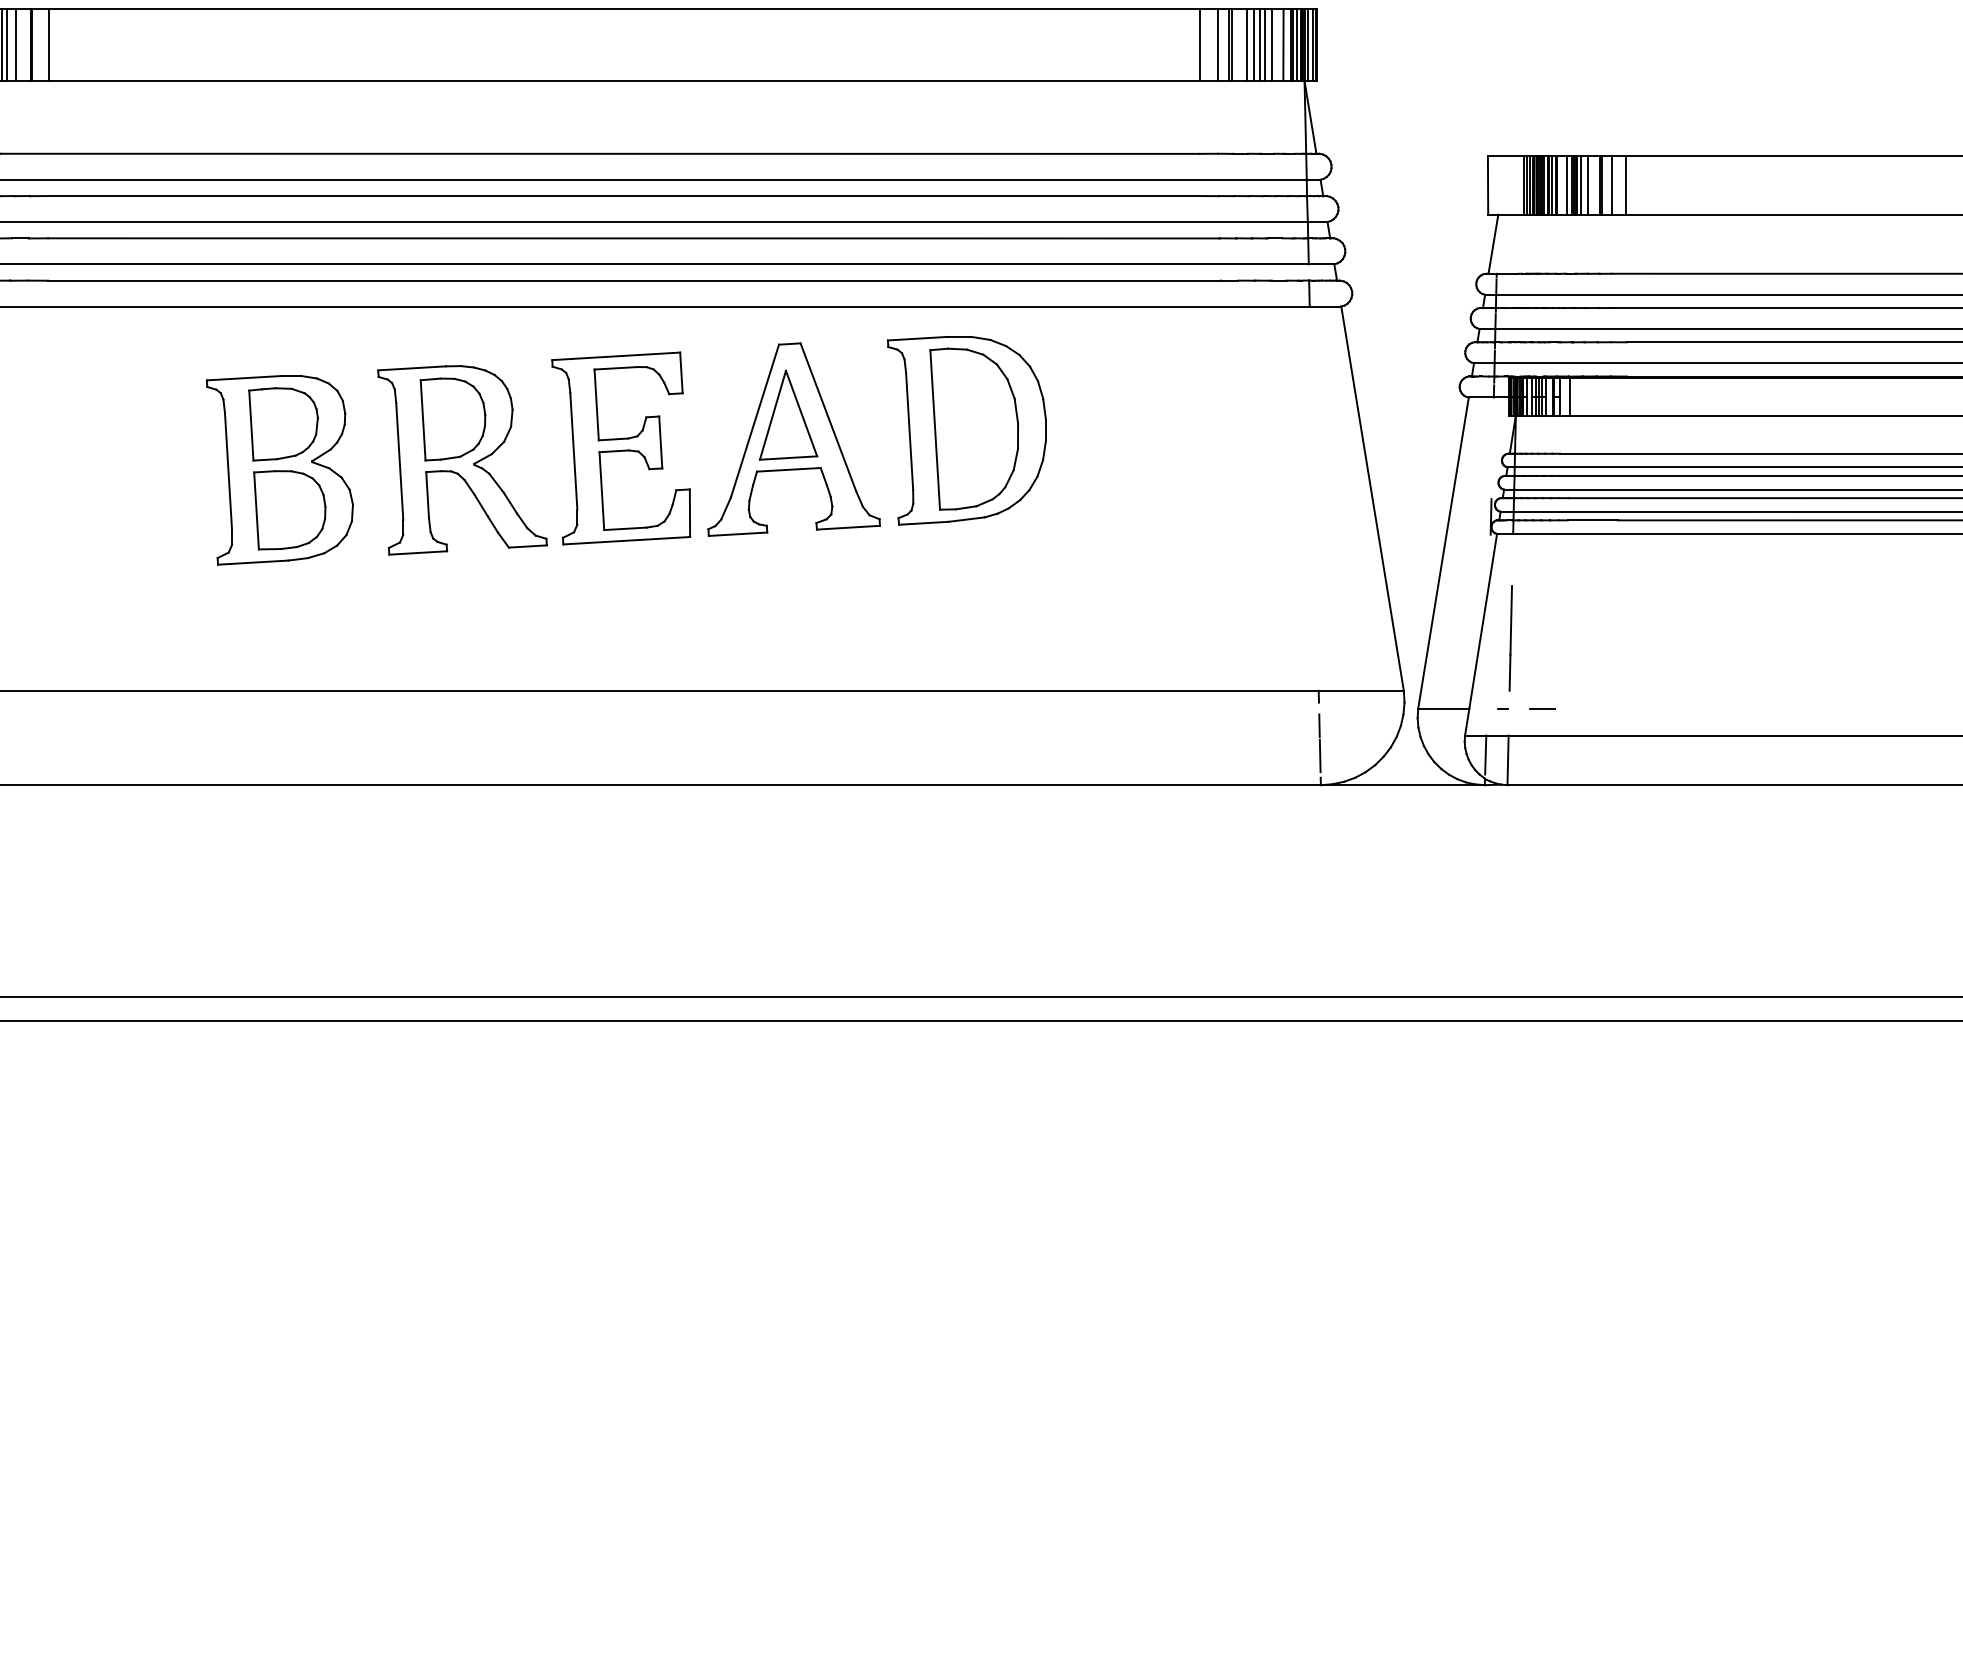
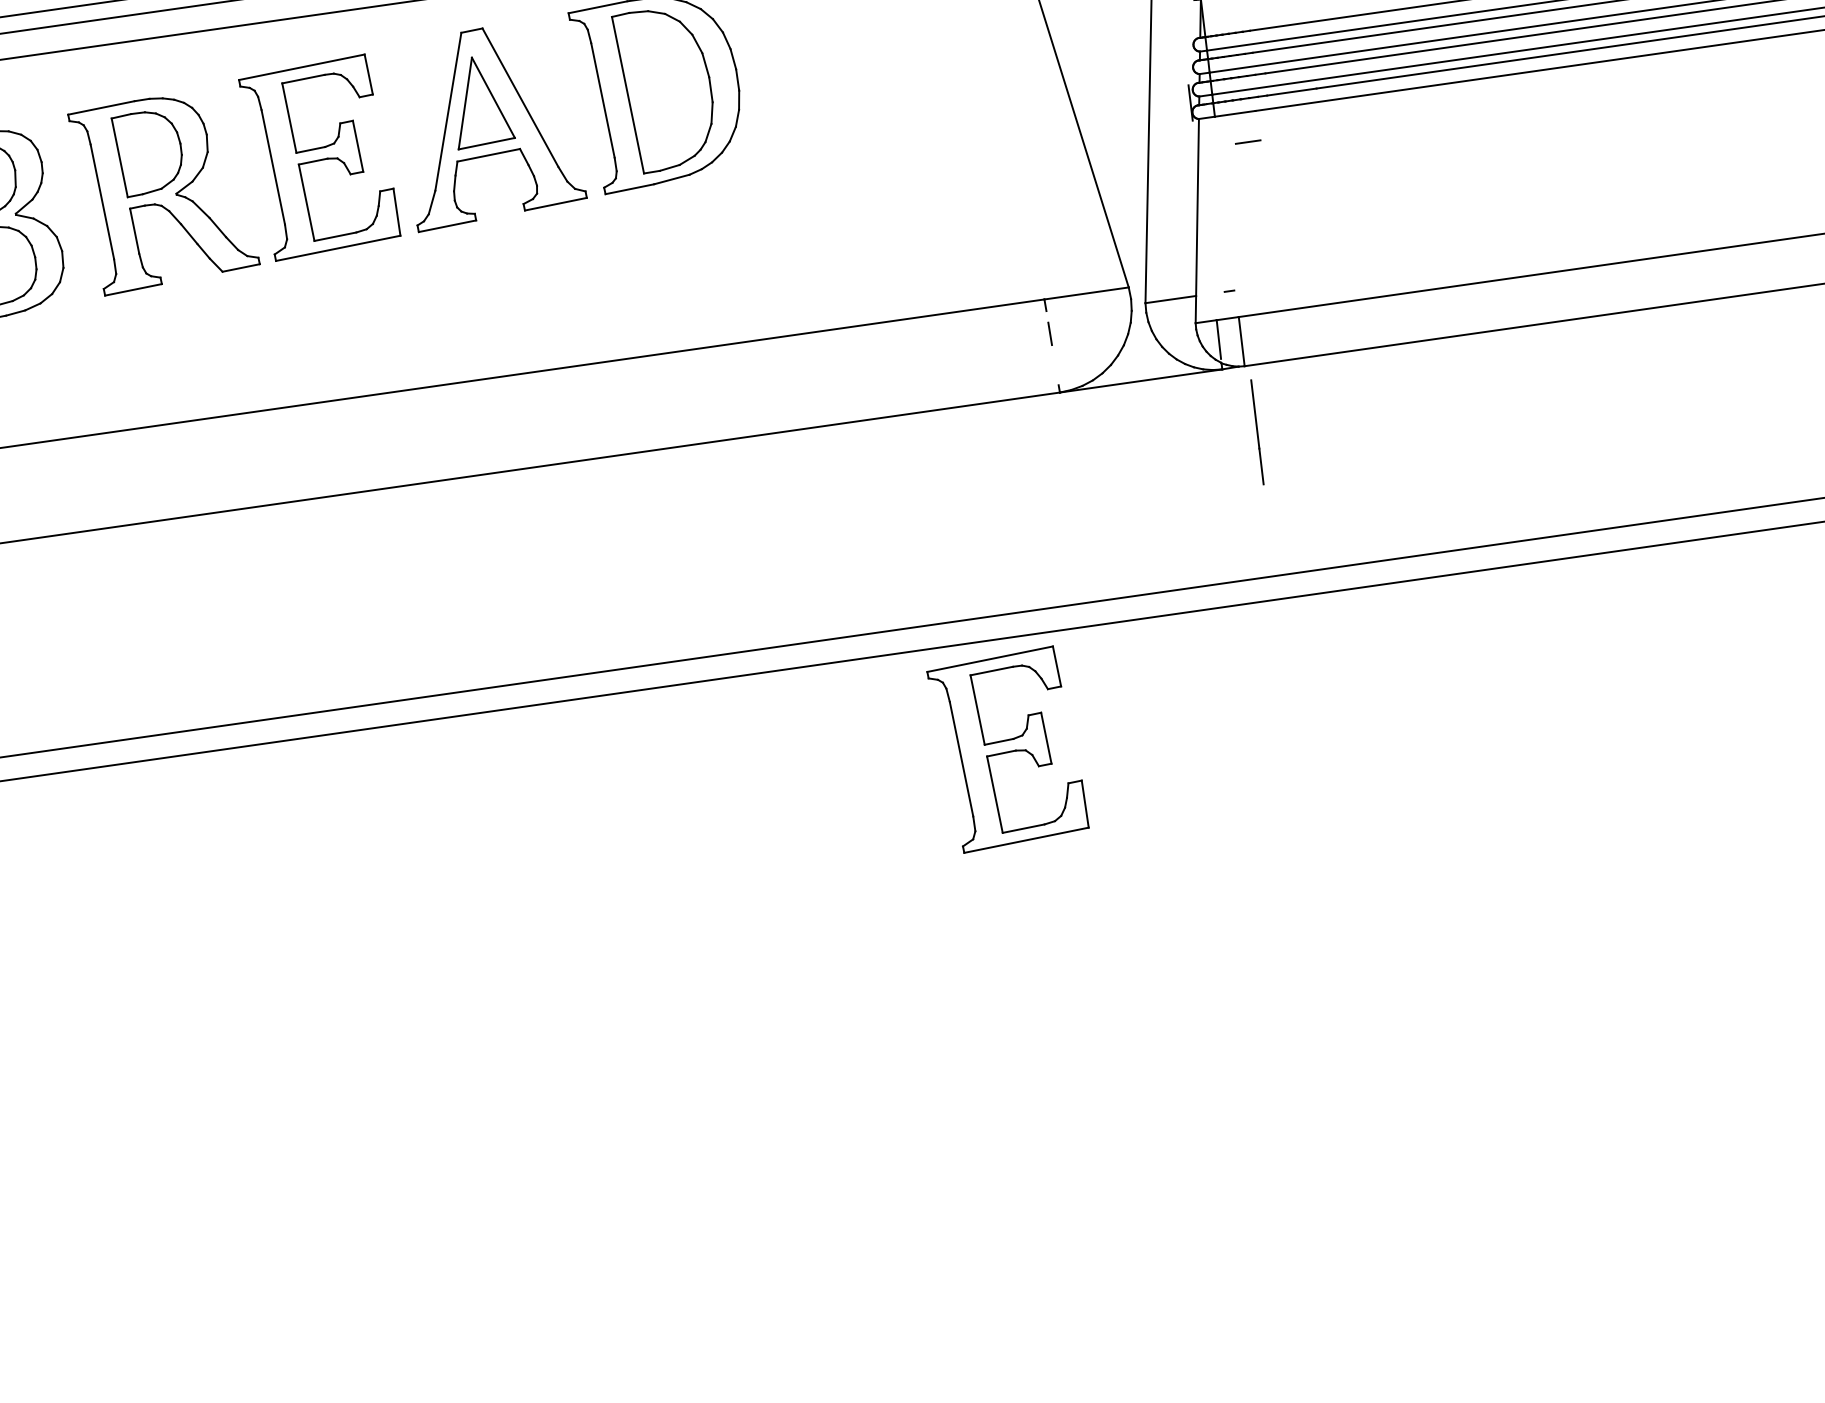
line: (1510, 638) -> (1257, 432), moved
line: (1542, 708) -> (1248, 141), moved
line: (1319, 755) -> (1054, 363), removed
part: (1219, 1131) -> (1008, 749), added

